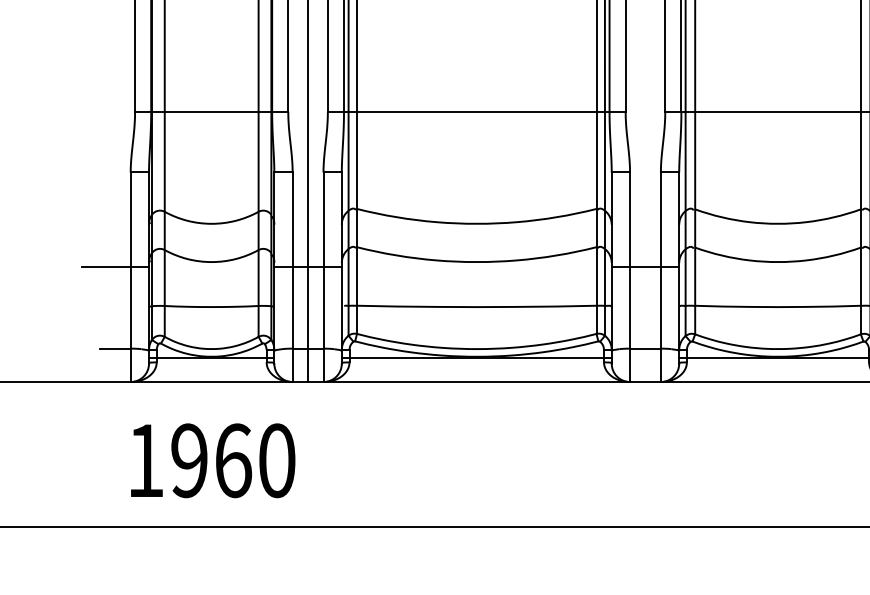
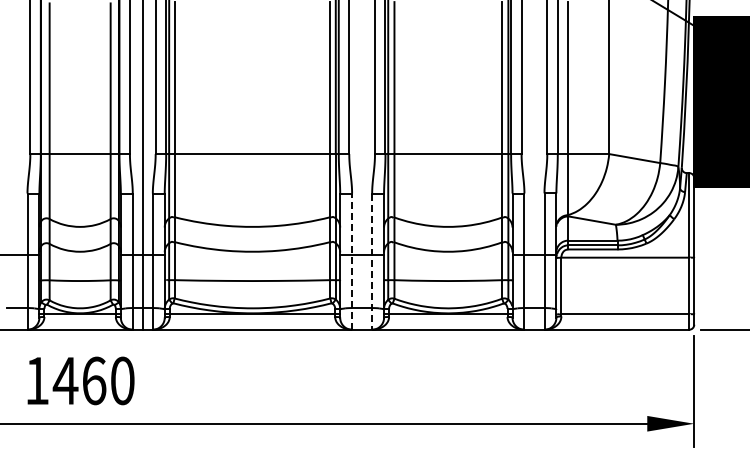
line: (630, 277) -> (352, 261), solid -> dashed
line: (661, 278) -> (372, 262), solid -> dashed
text: (189, 460) -> (65, 380), 1960 -> 1460

